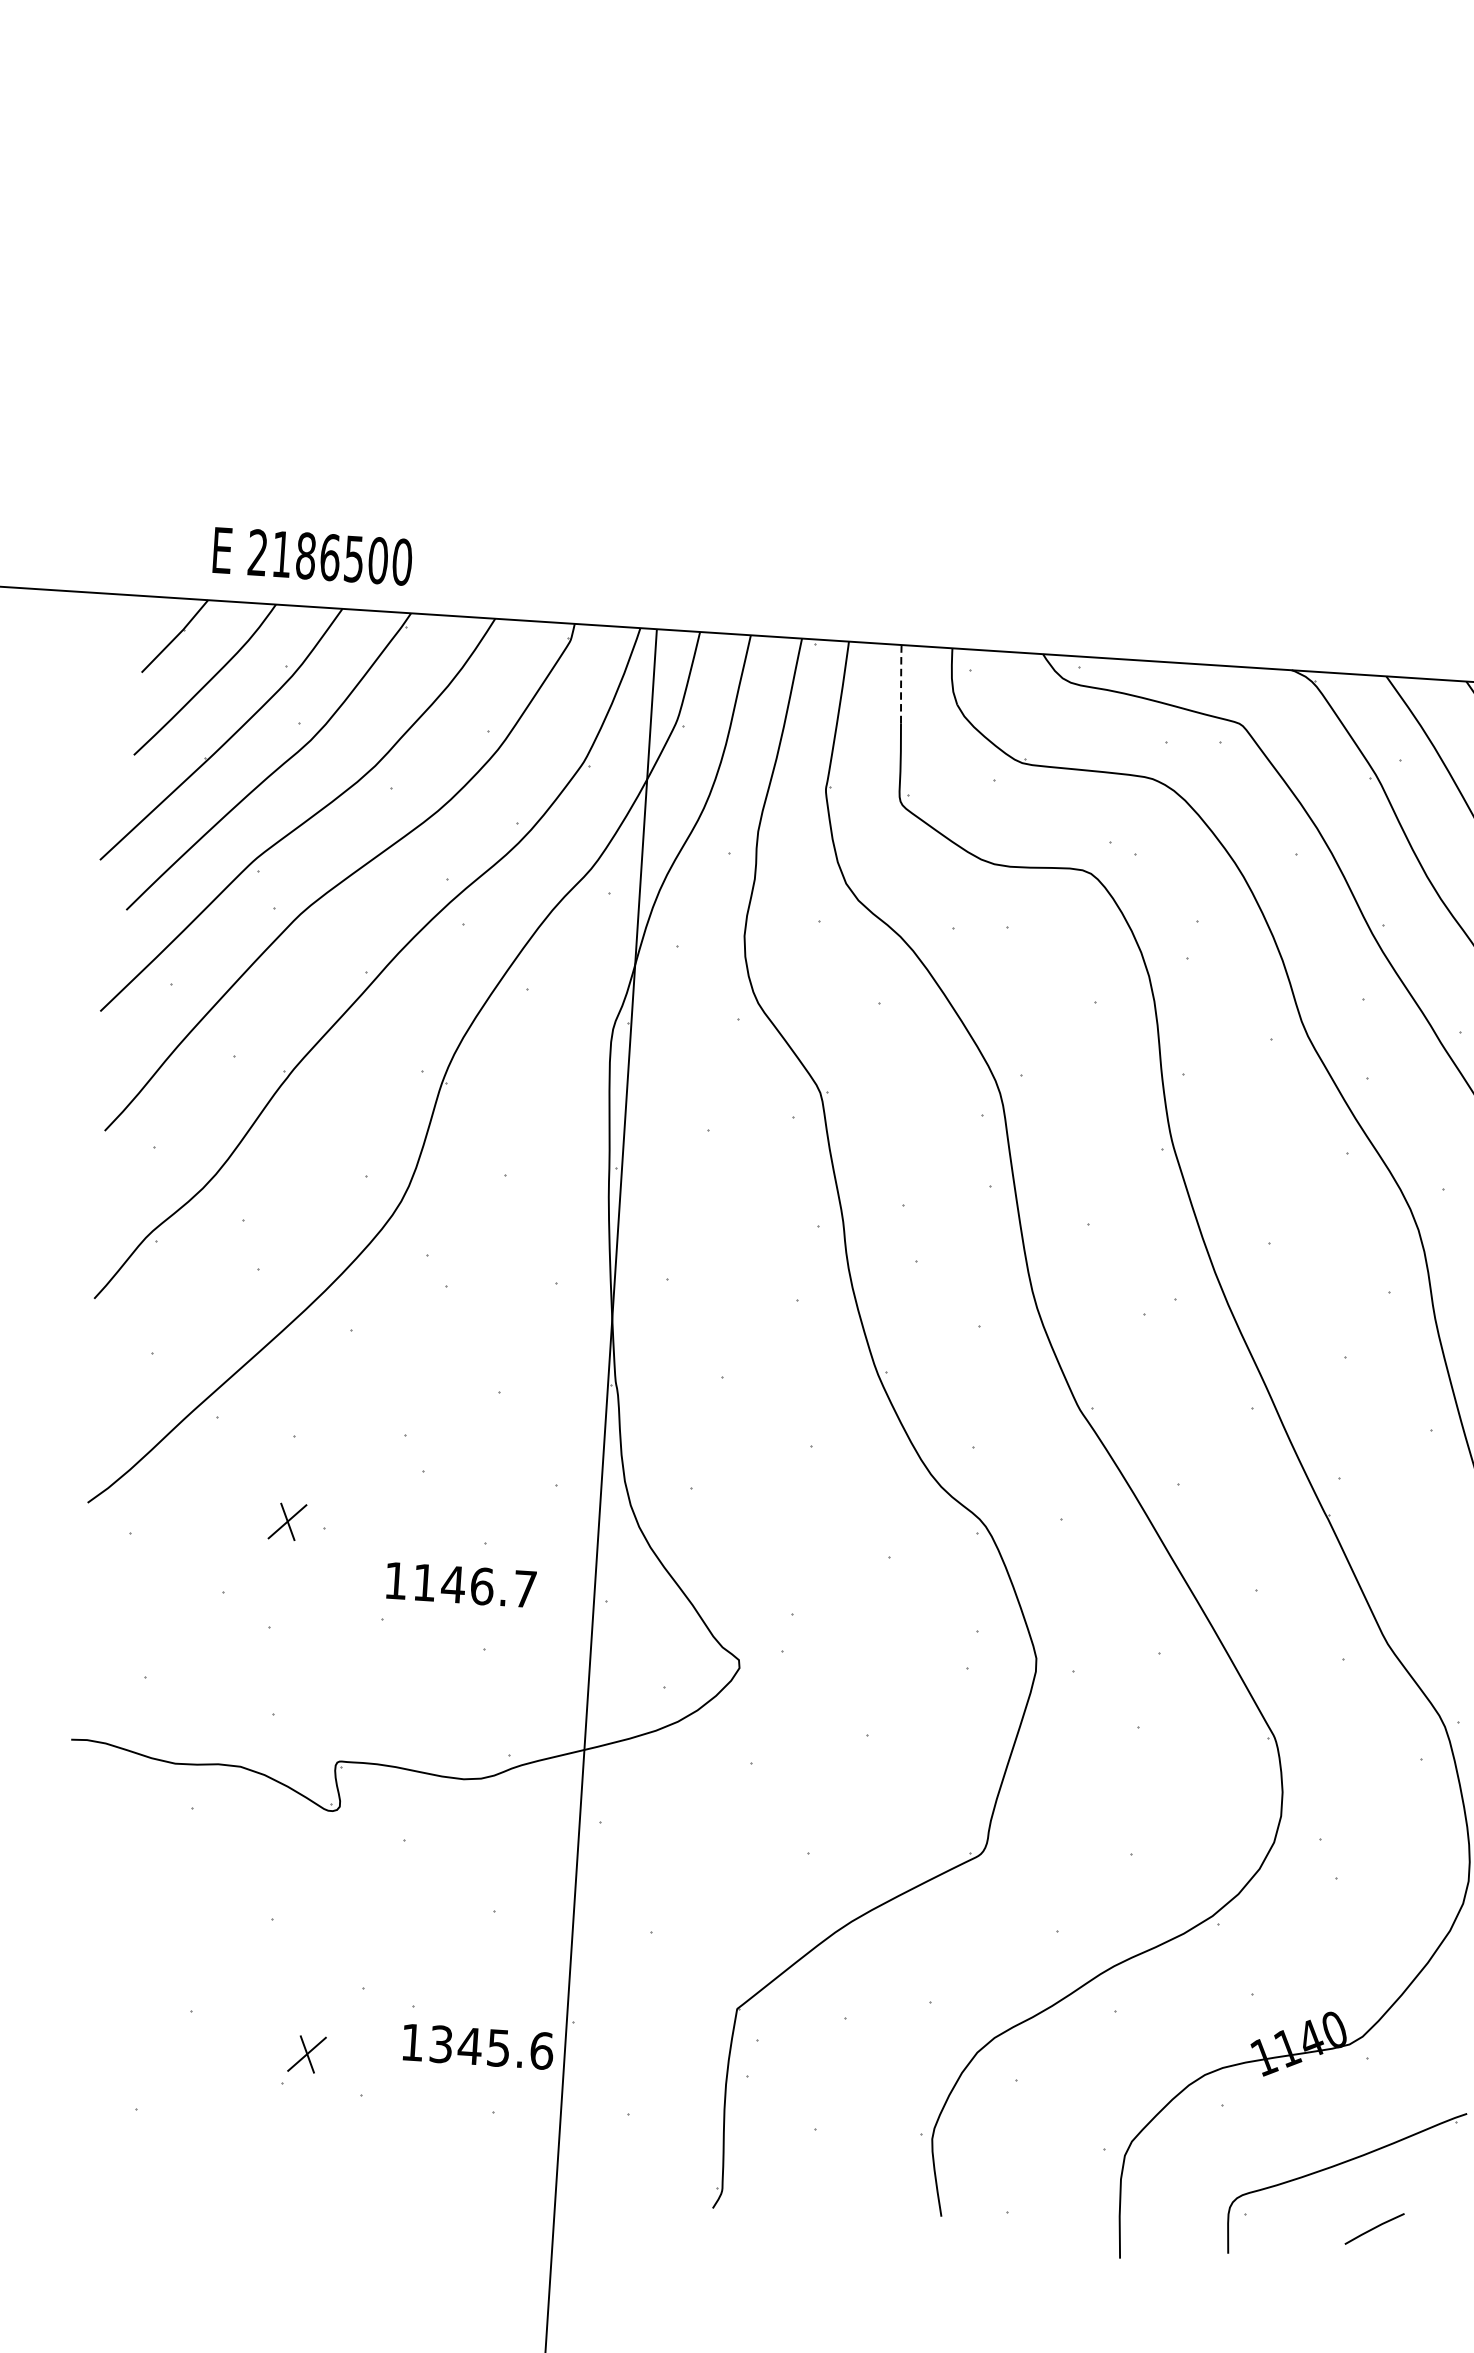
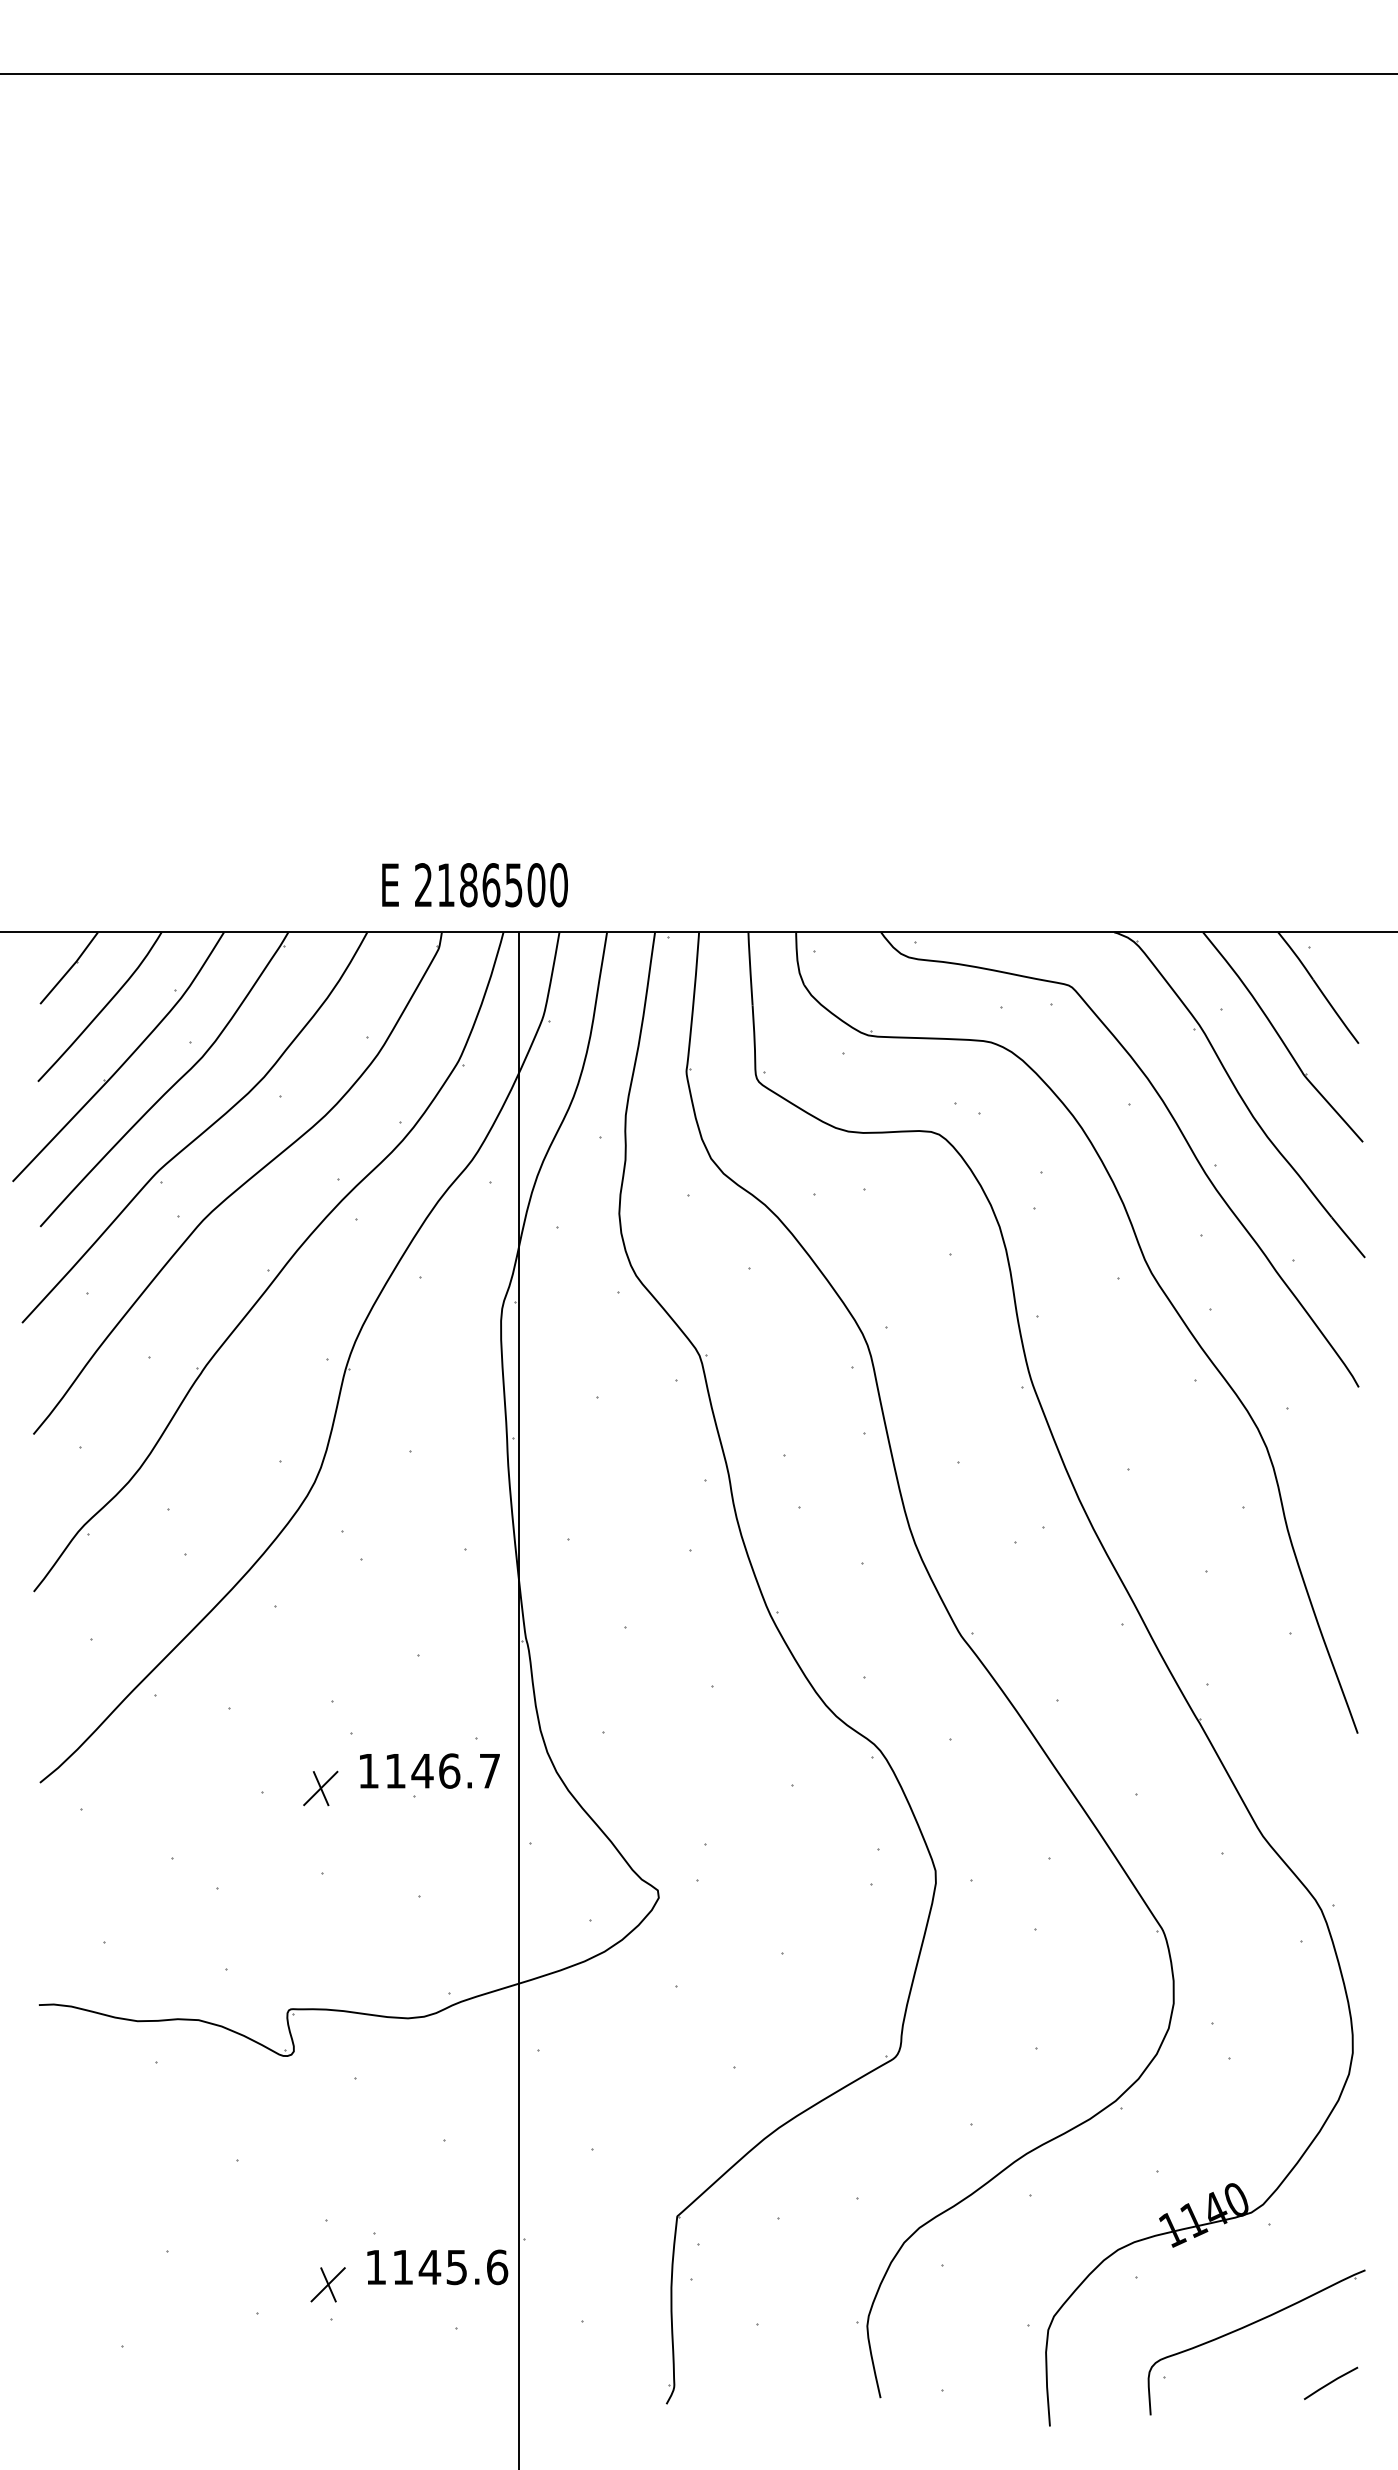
text: (312, 556) -> (474, 885), moved
line: (901, 683) -> (750, 968), dashed -> solid
part: (287, 1521) -> (320, 1788), moved
text: (460, 1584) -> (429, 1770), moved
text: (440, 2044) -> (402, 2267), 1345.6 -> 1145.6
part: (306, 2053) -> (327, 2284), moved
line: (1375, 2228) -> (1331, 2382), moved

